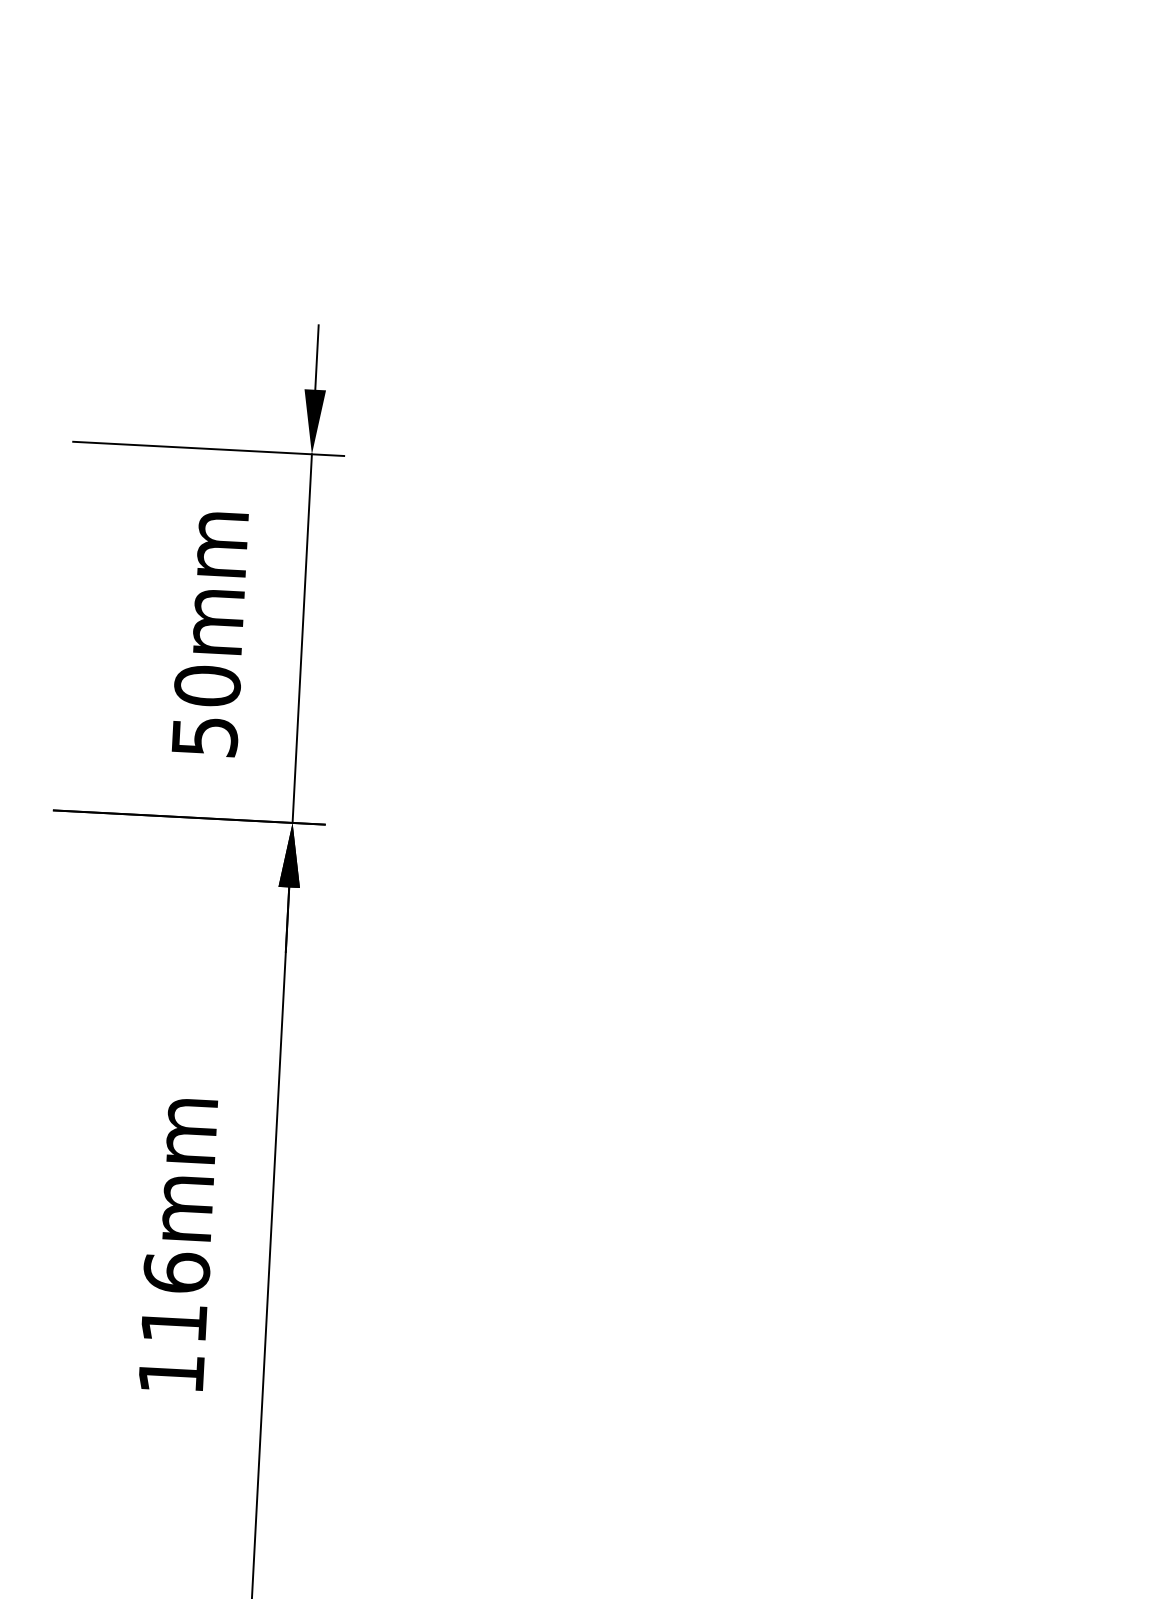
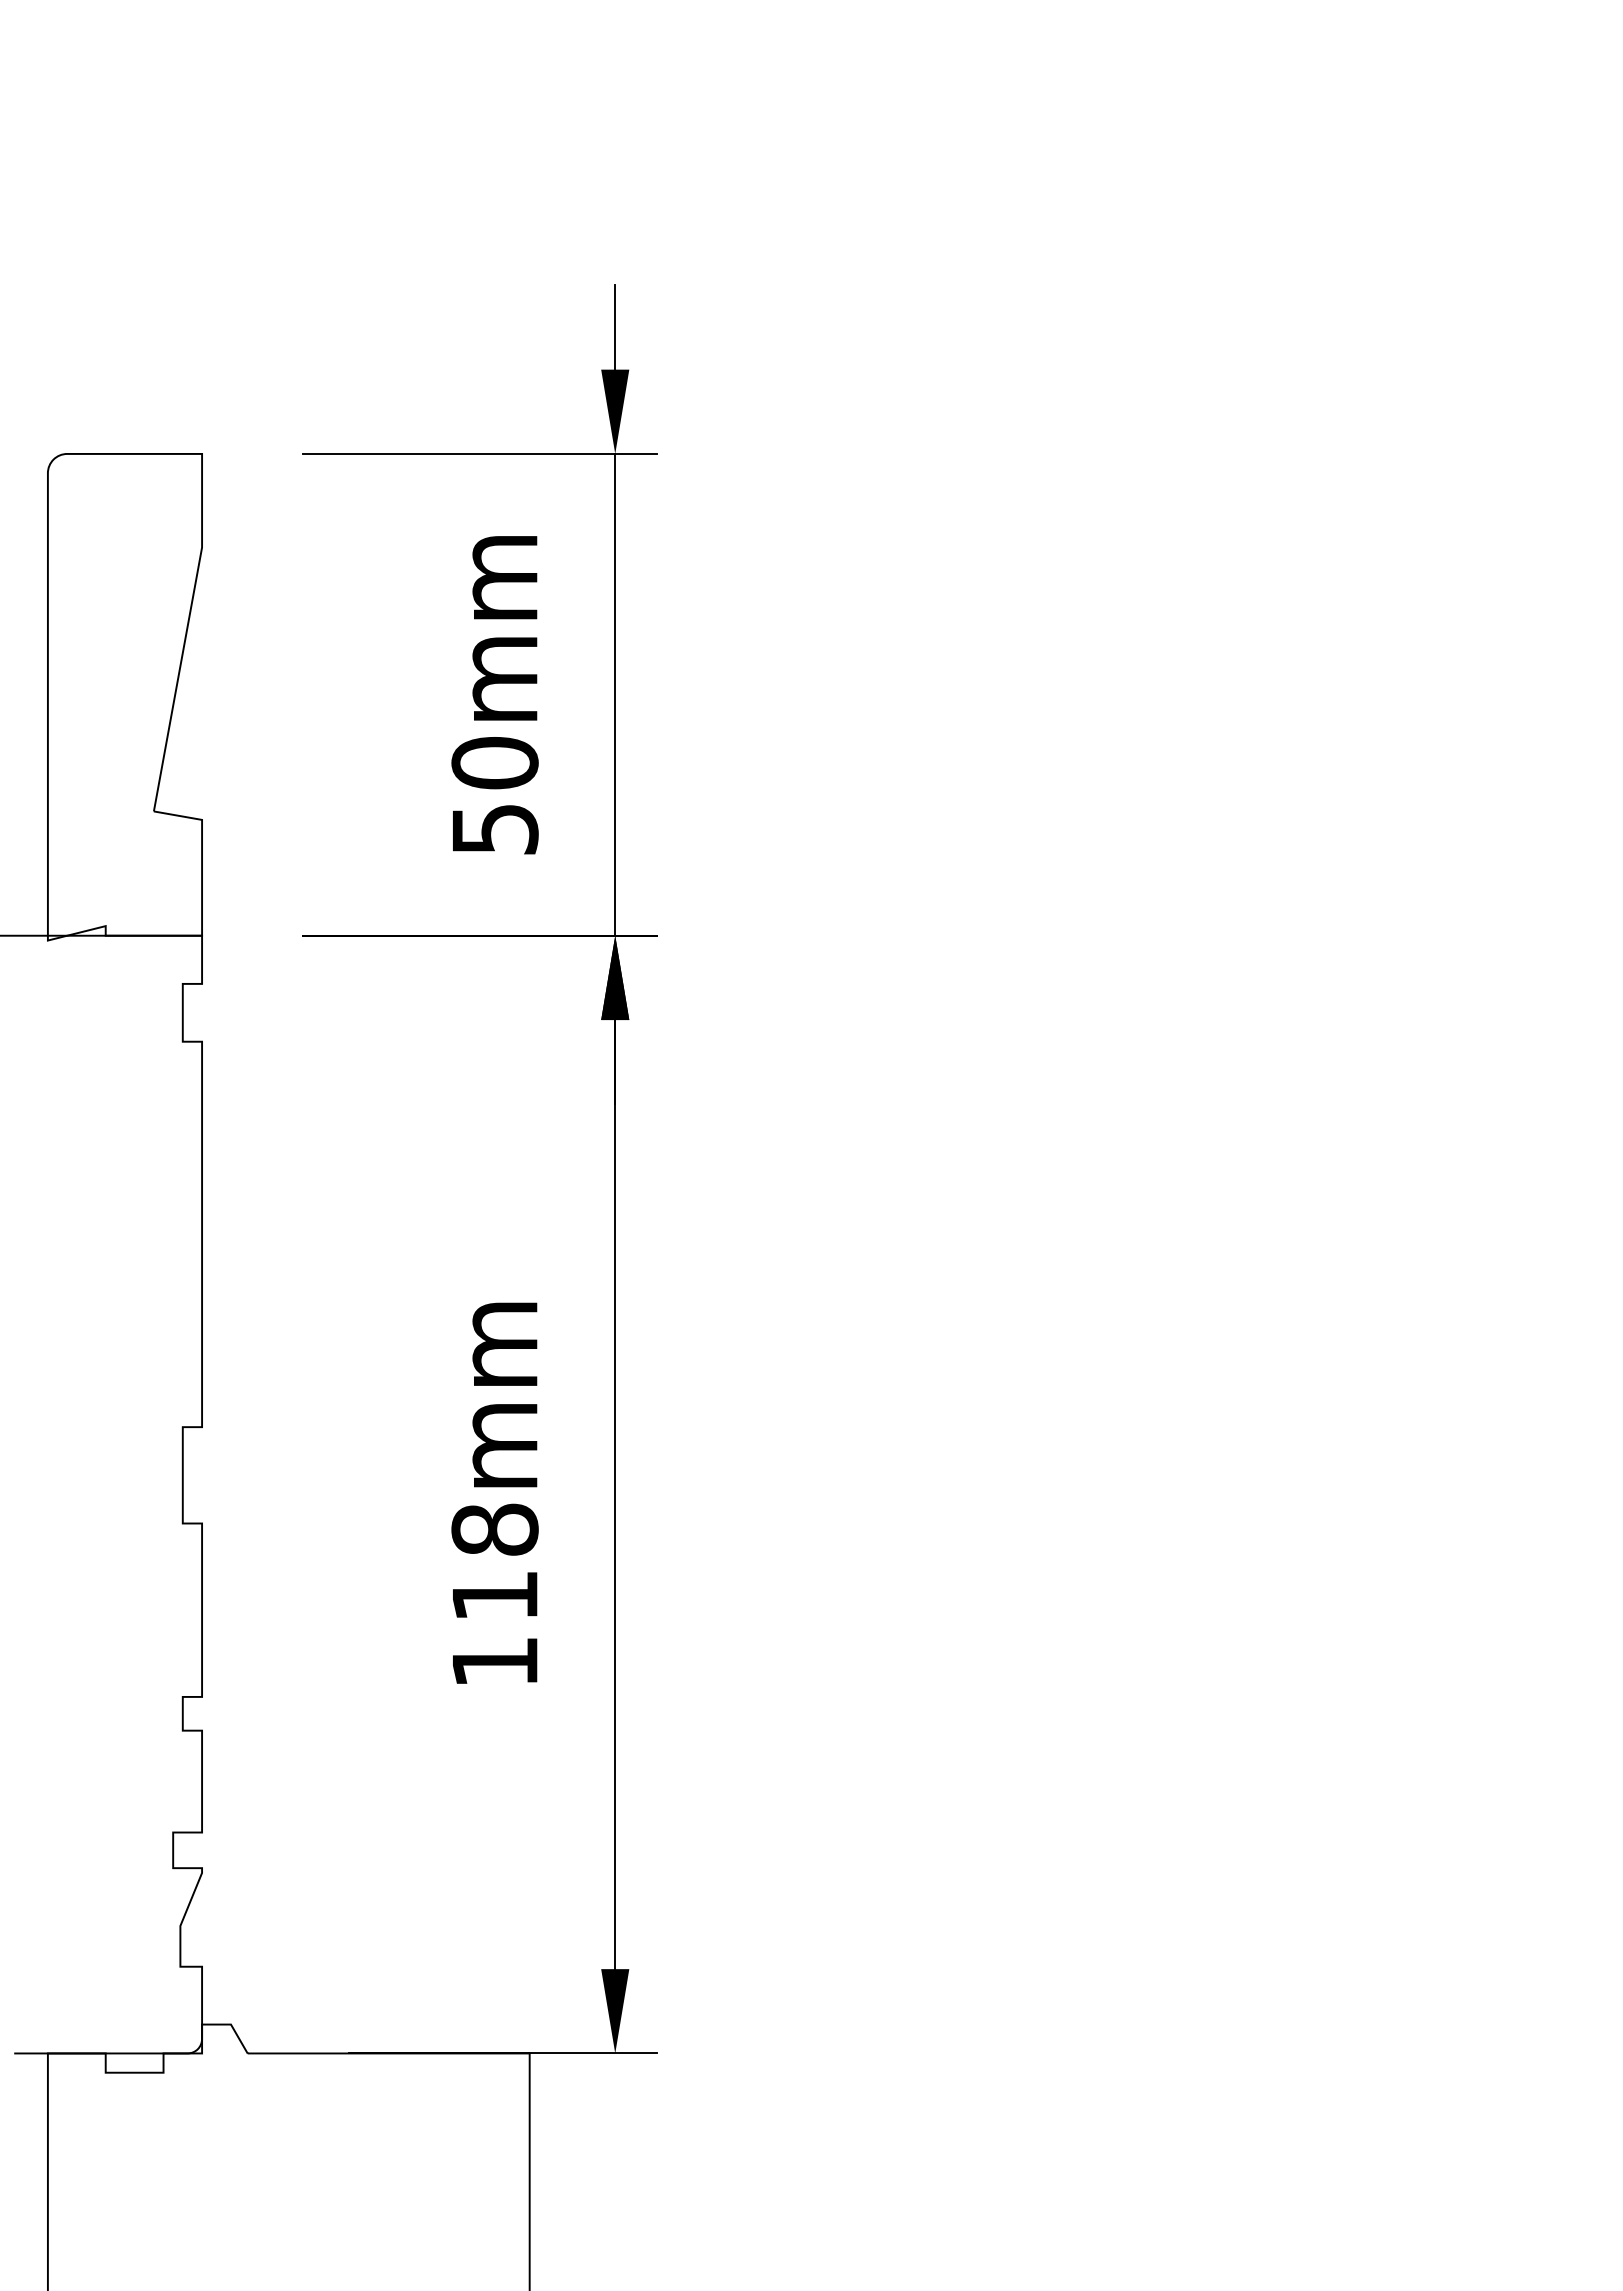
text: (176, 1272) -> (494, 1529), 116mm -> 118mm

